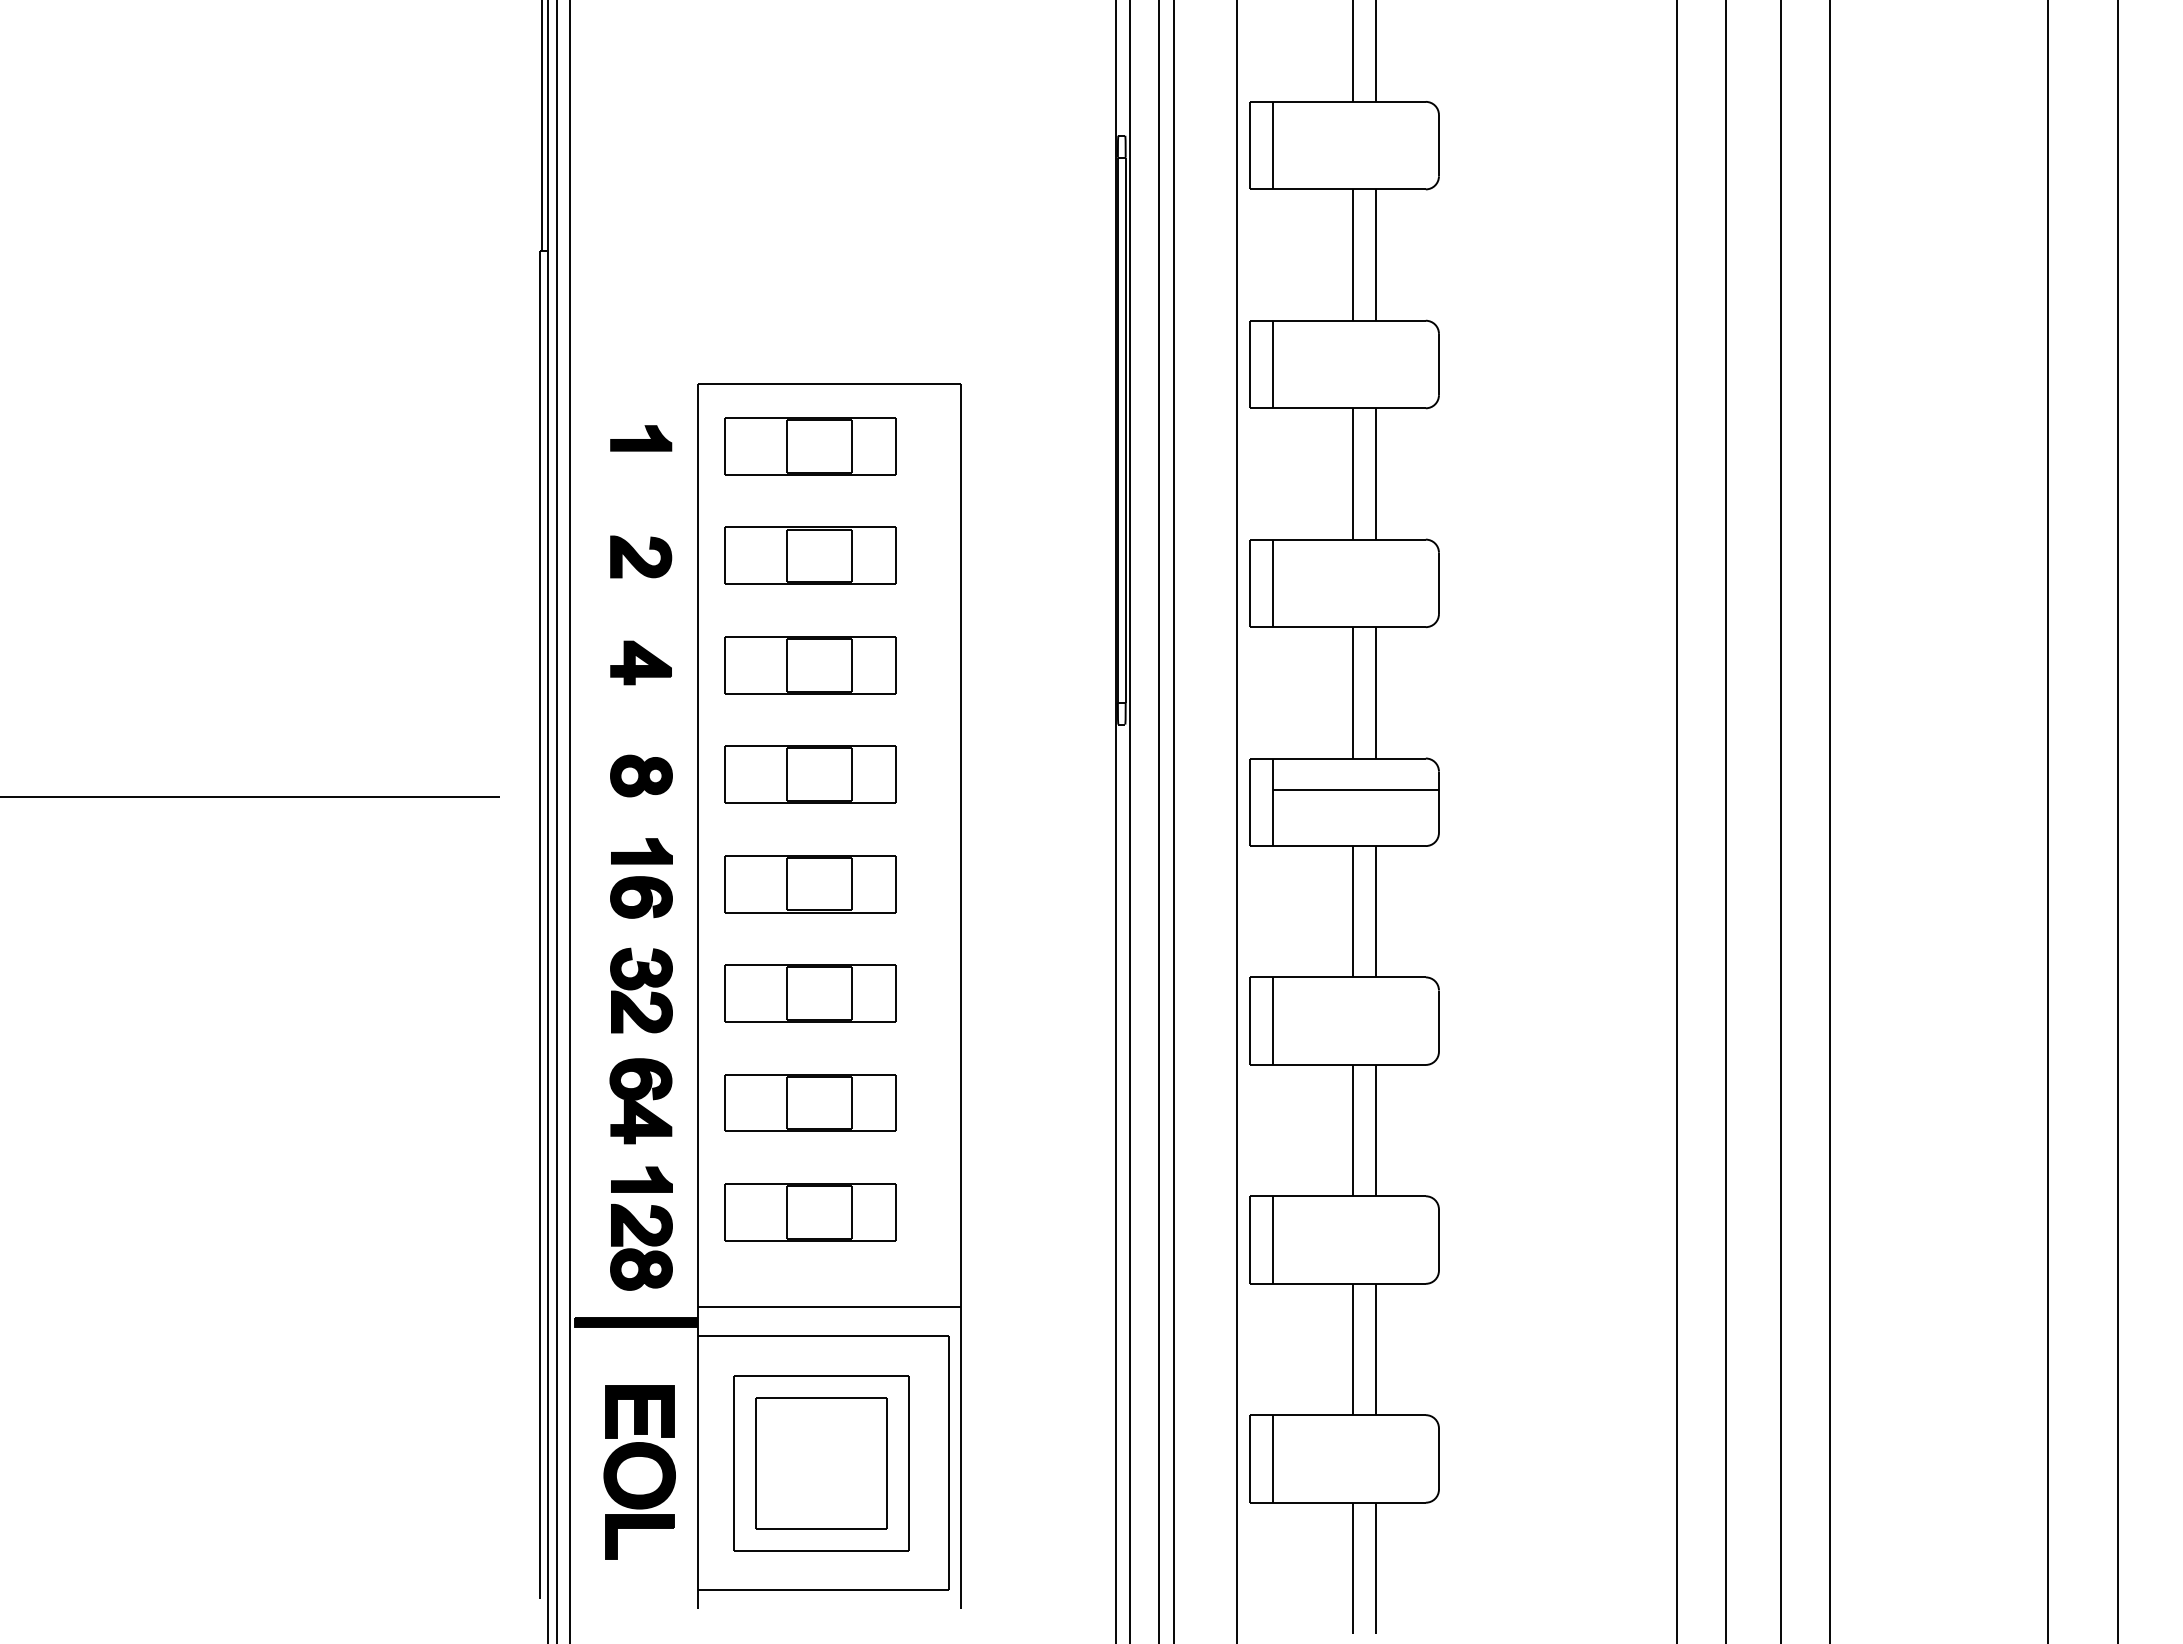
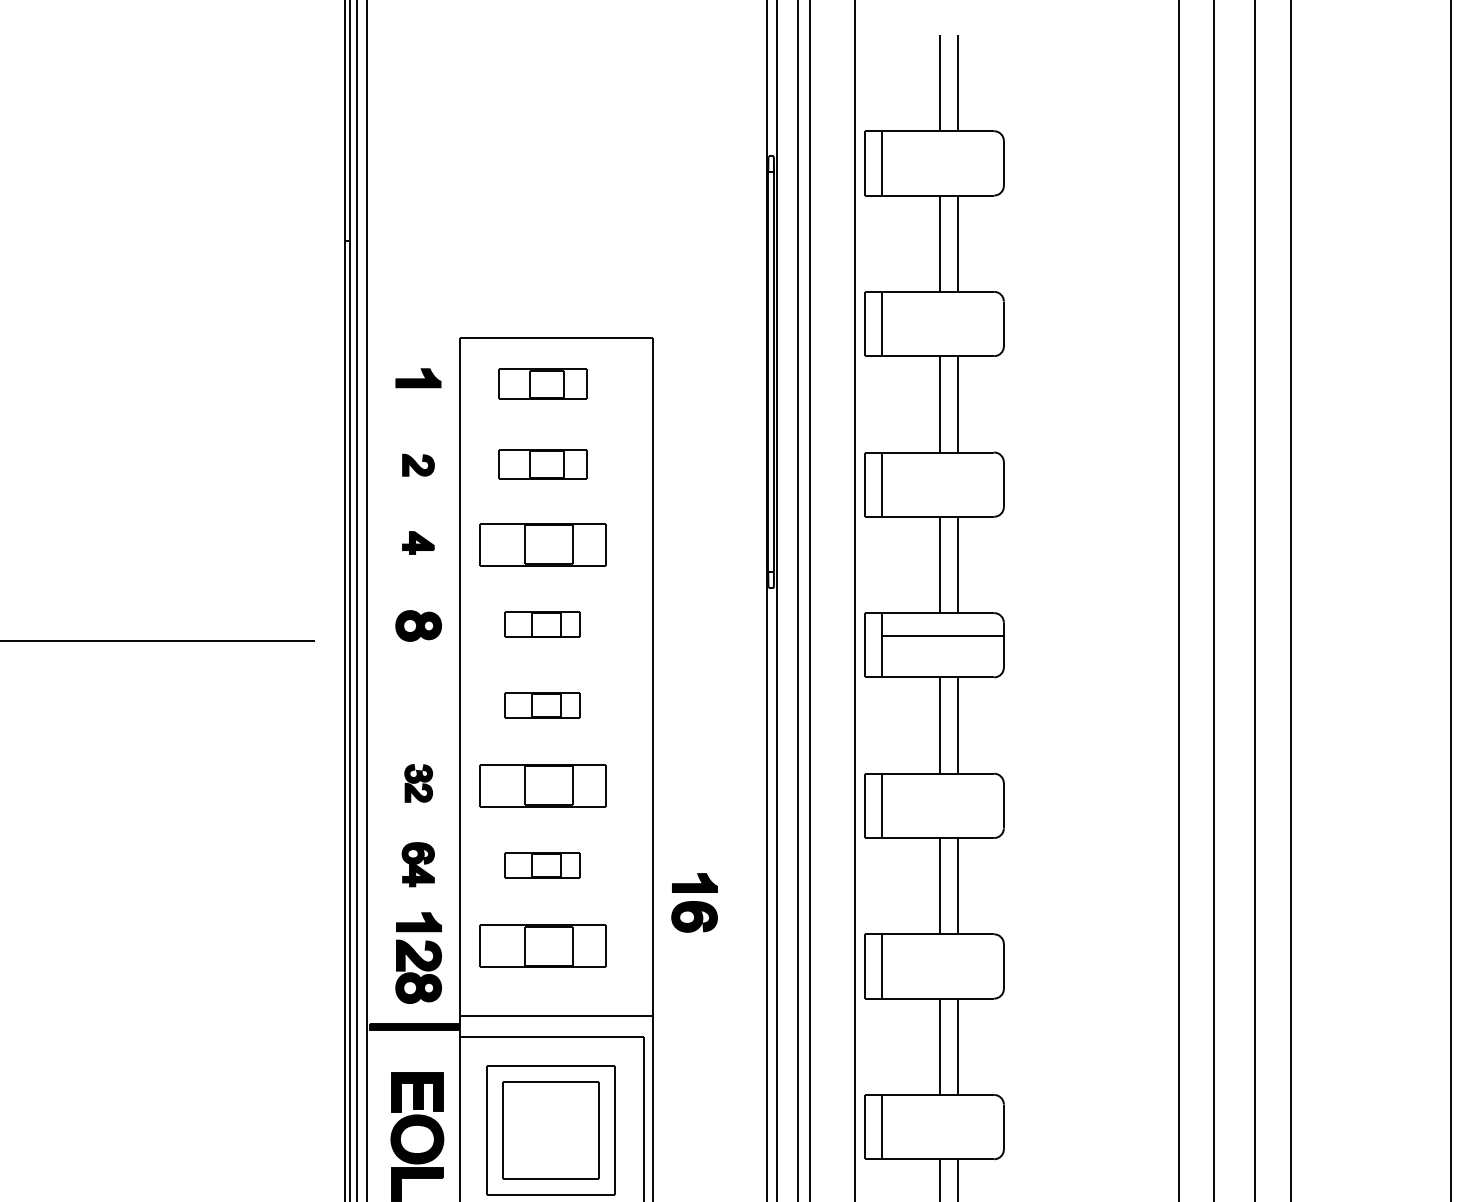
part: (810, 446) -> (542, 384), size x0.7
part: (810, 555) -> (542, 464), size x0.7
part: (641, 556) -> (418, 464), size x0.7
part: (640, 662) -> (417, 542), size x0.7
part: (810, 774) -> (542, 624), size x0.6
part: (641, 878) -> (694, 902), moved
part: (810, 884) -> (542, 705), size x0.6
part: (641, 990) -> (418, 783), size x0.6
part: (640, 1101) -> (417, 864), size x0.7
part: (810, 1102) -> (542, 865), size x0.6

